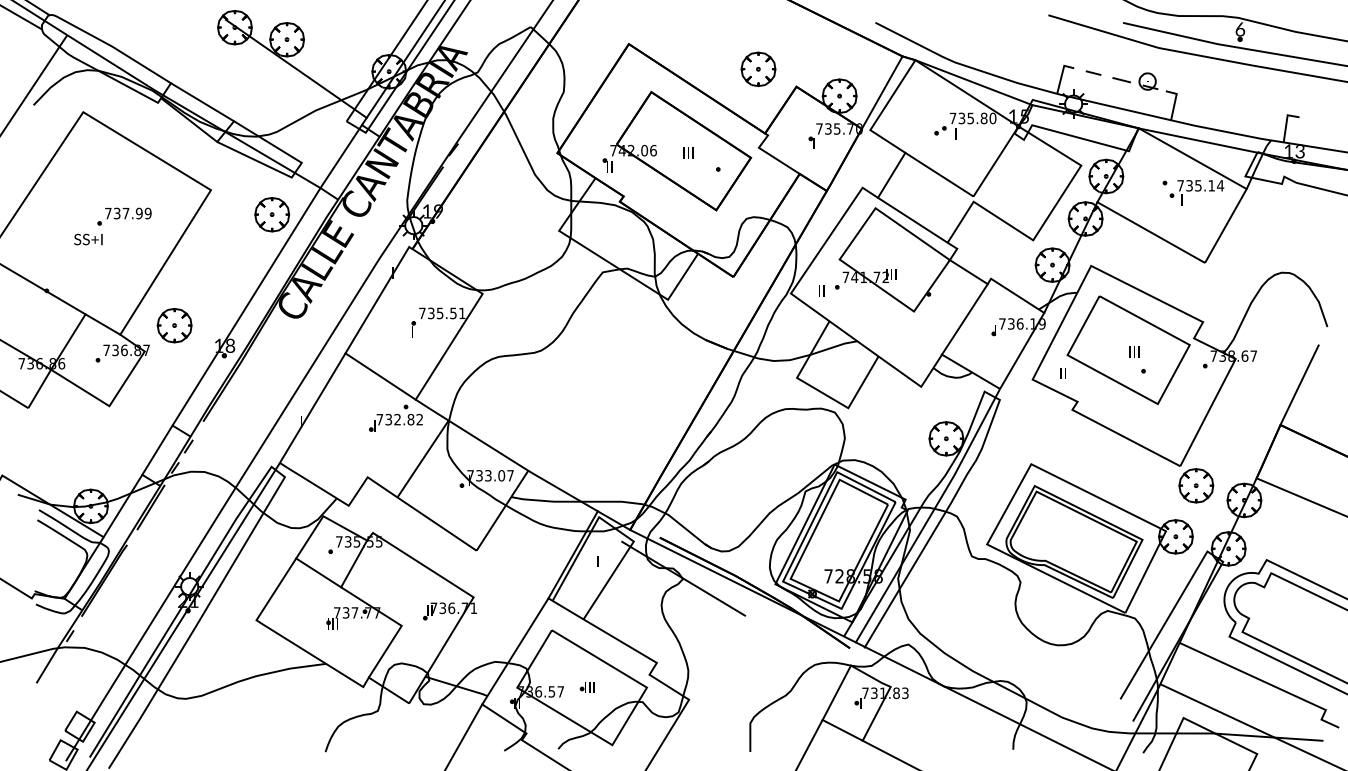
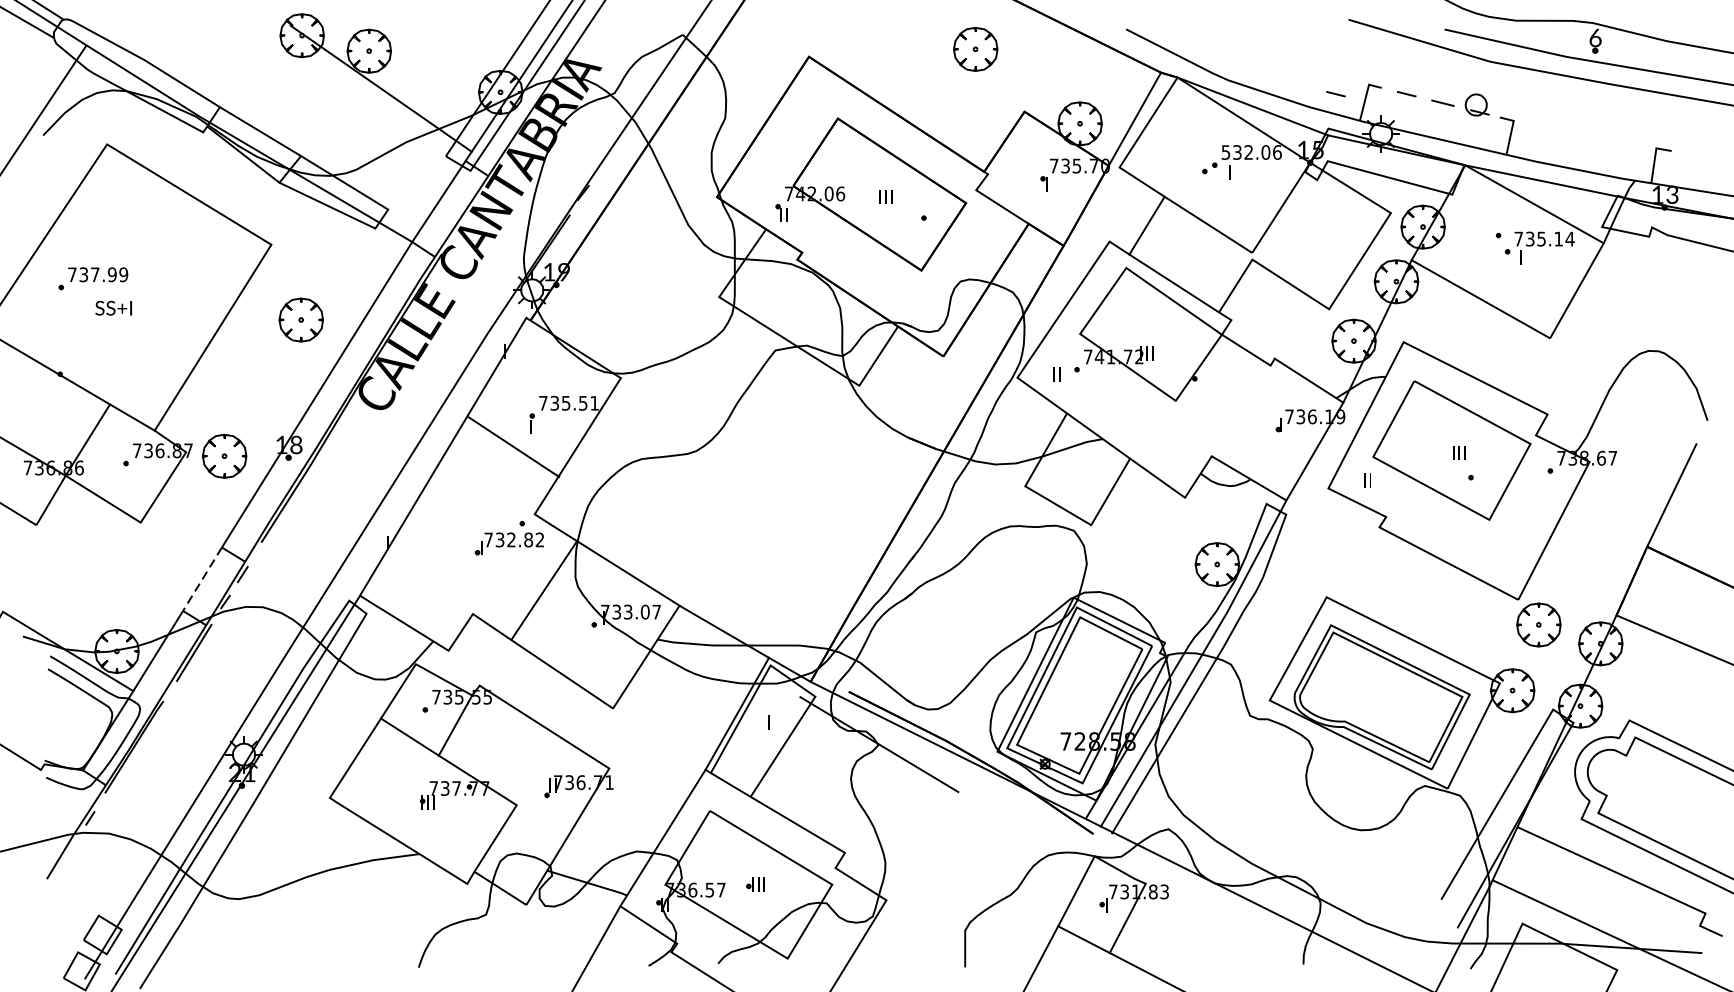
part: (758, 69) -> (975, 49), moved
line: (1038, 72) -> (1335, 93), added
text: (972, 118) -> (1250, 152), 735.80 -> 532.06
part: (272, 214) -> (301, 319), moved
part: (124, 216) -> (93, 278), moved
line: (964, 319) -> (1240, 411), removed
part: (174, 325) -> (224, 456), moved
line: (380, 376) -> (513, 447), moved
line: (157, 450) -> (202, 579), solid -> dashed

